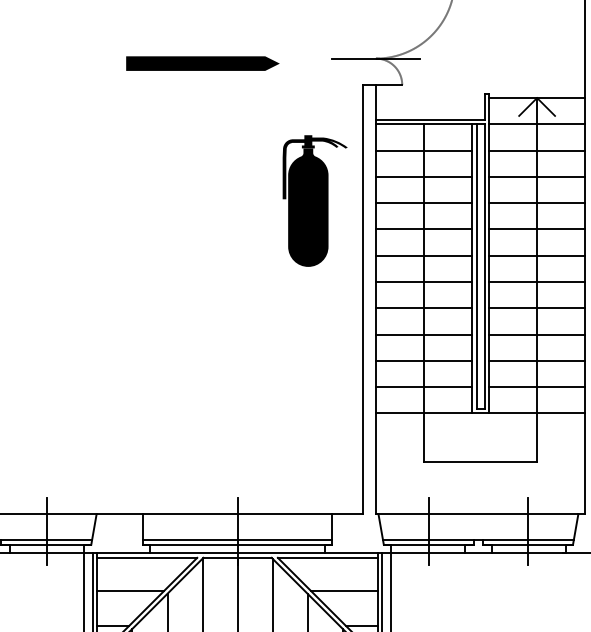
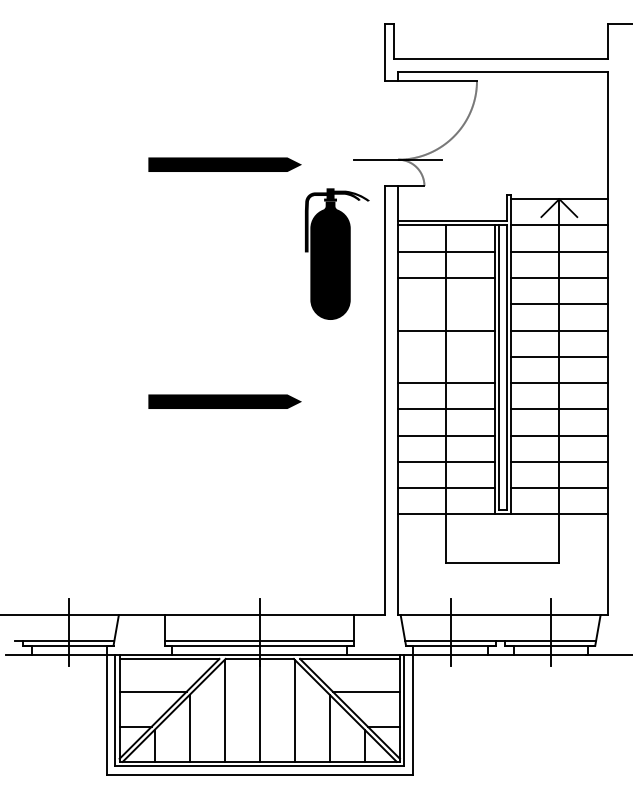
part: (315, 200) -> (337, 253), moved
line: (424, 203) -> (446, 304), removed
line: (424, 255) -> (446, 356), removed
line: (202, 300) -> (224, 401), added

